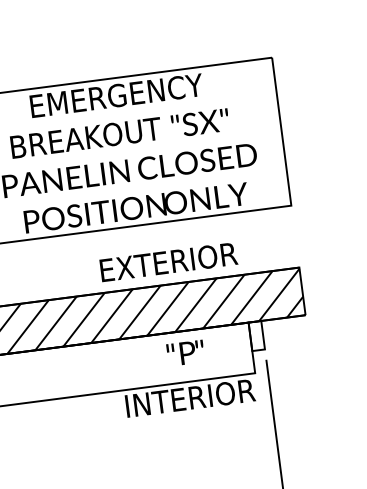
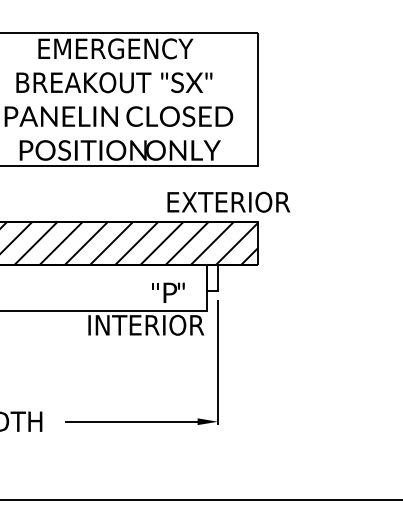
text: (168, 261) -> (228, 201), moved
text: (185, 352) -> (168, 292), moved

